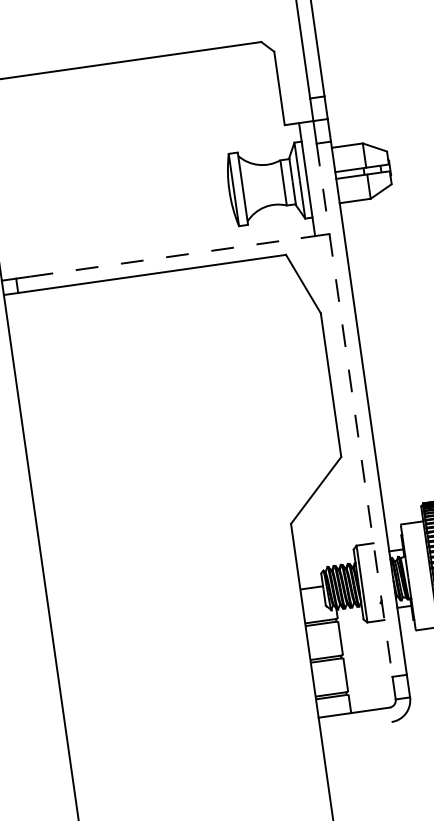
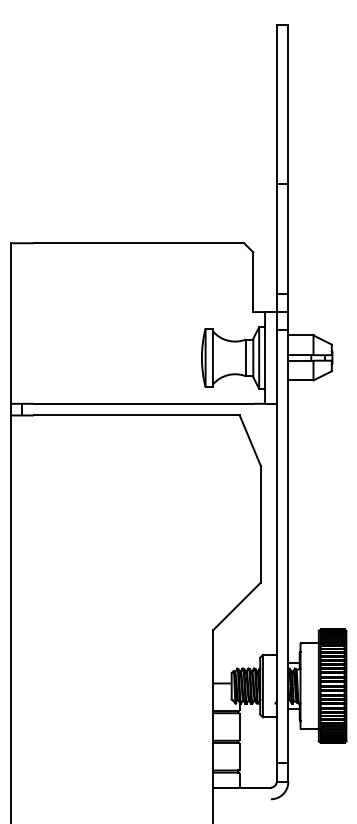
line: (165, 257) -> (143, 403), dashed -> solid
line: (354, 409) -> (276, 546), dashed -> solid

